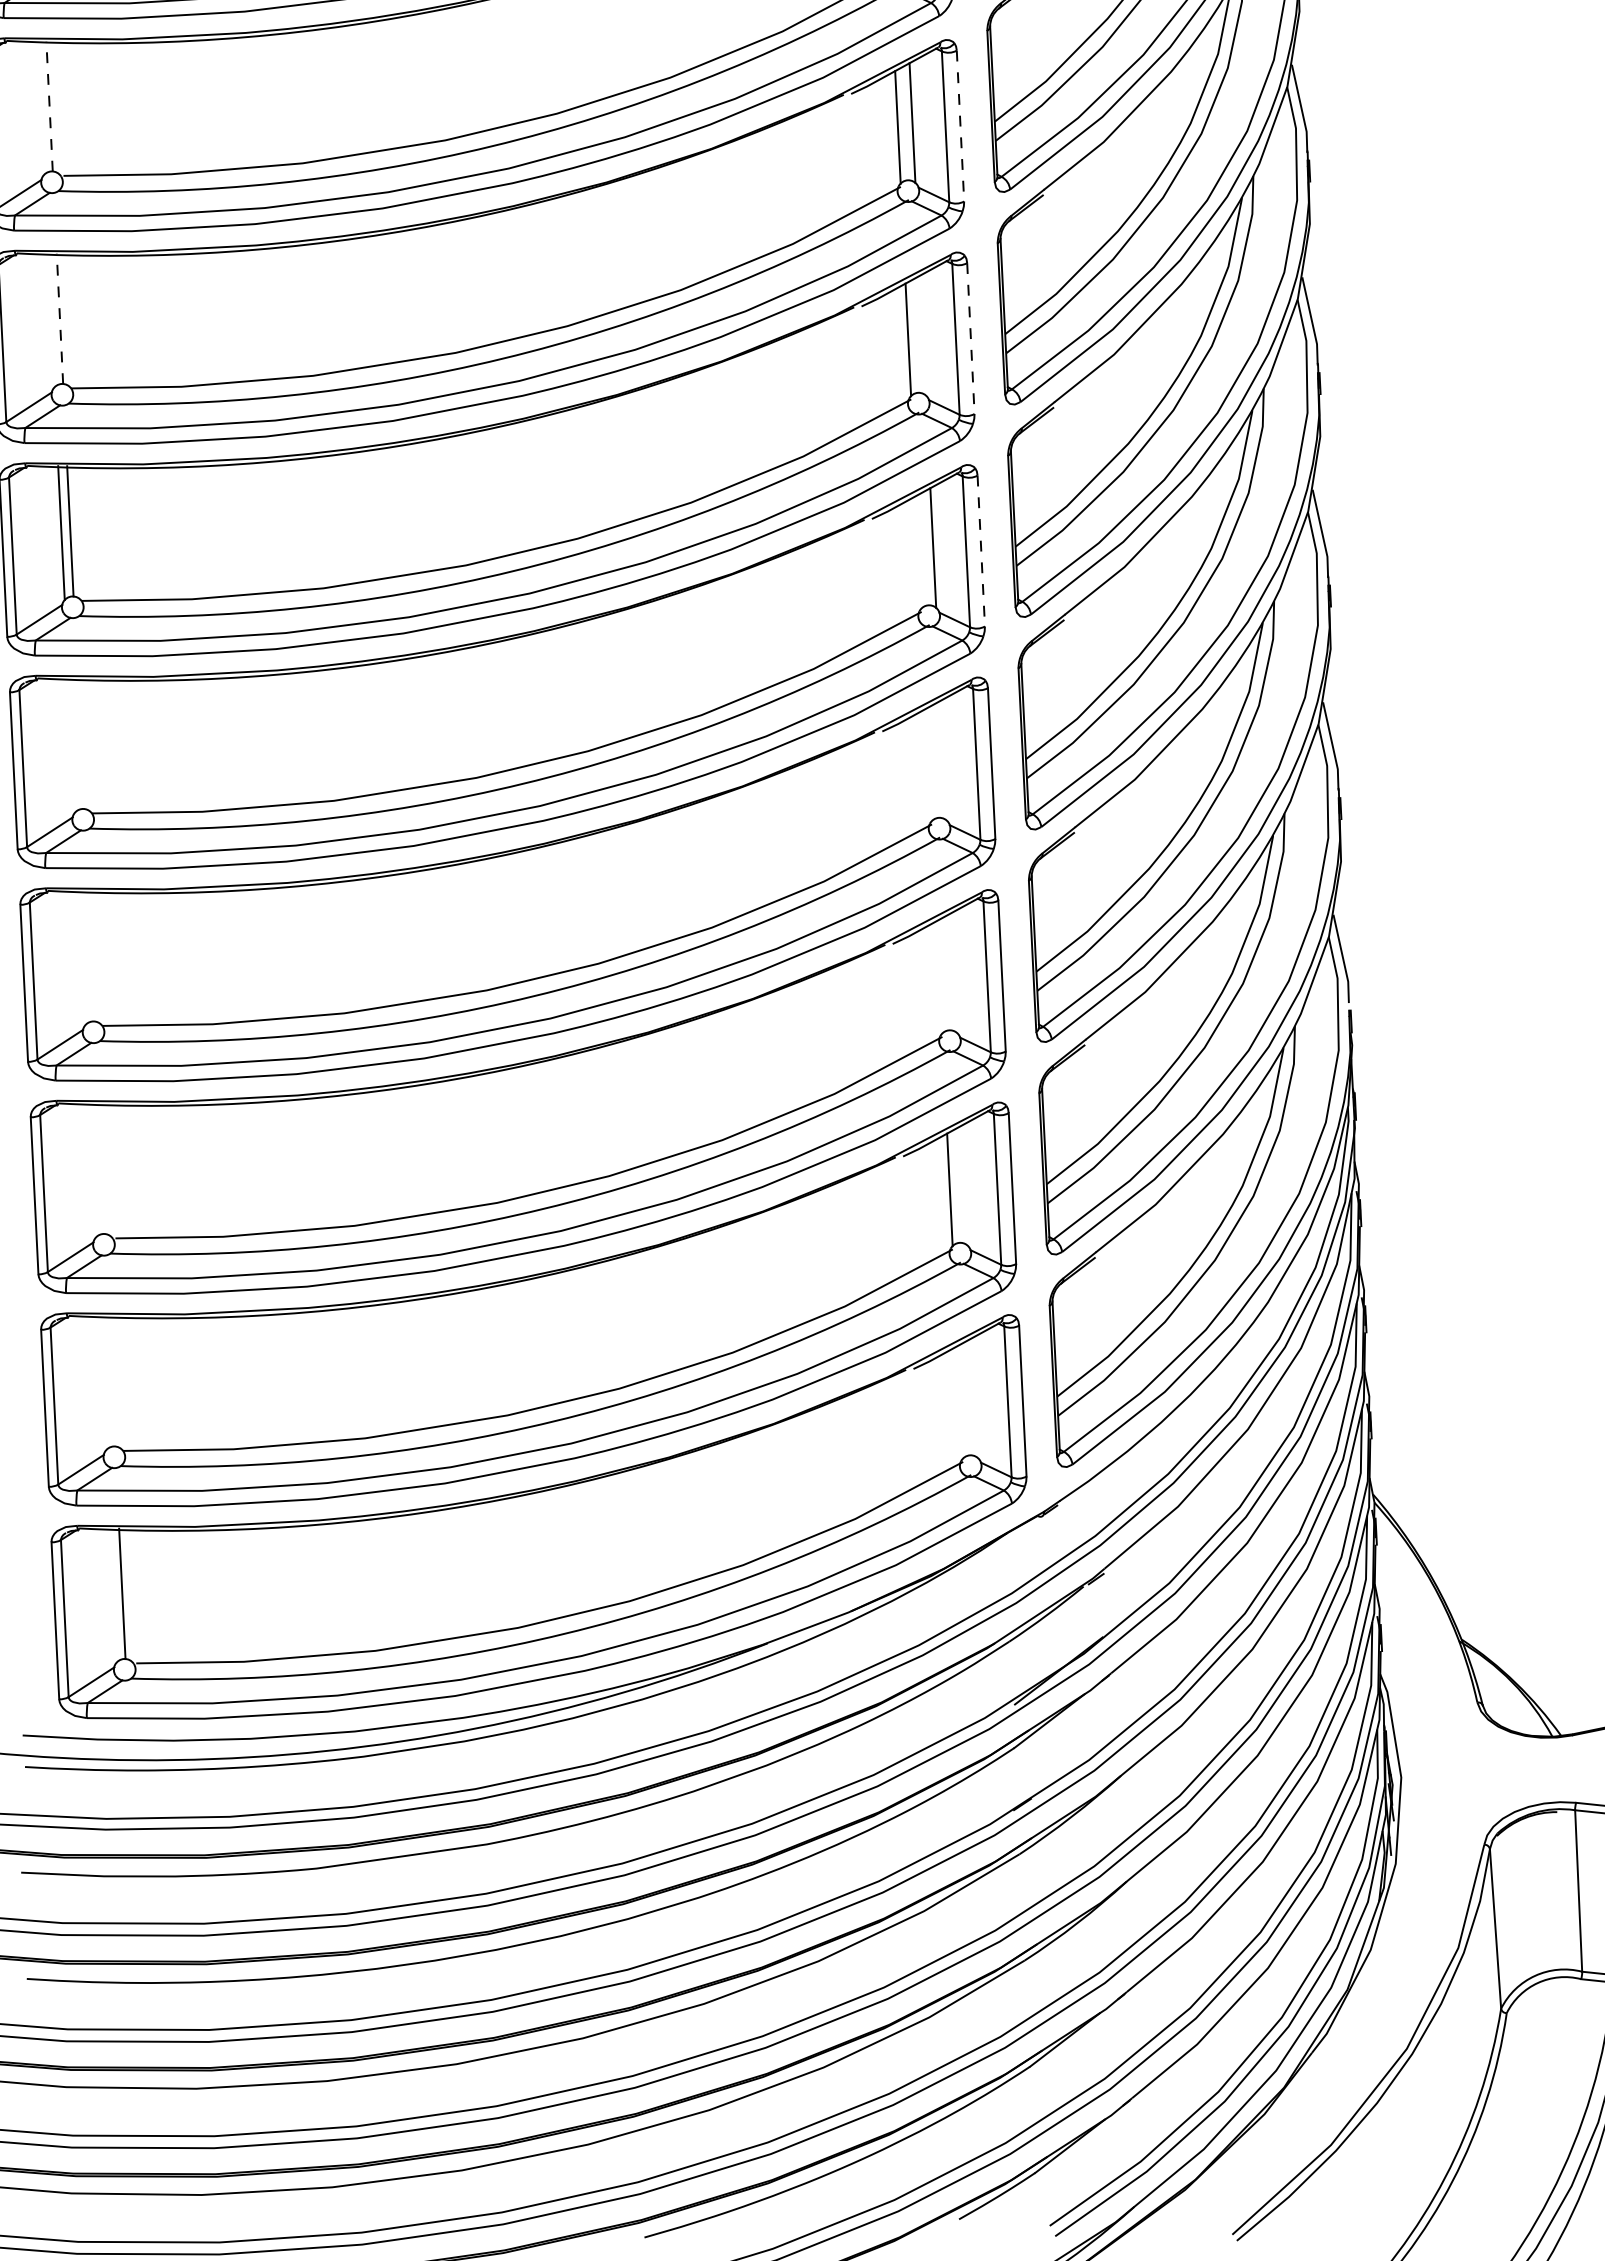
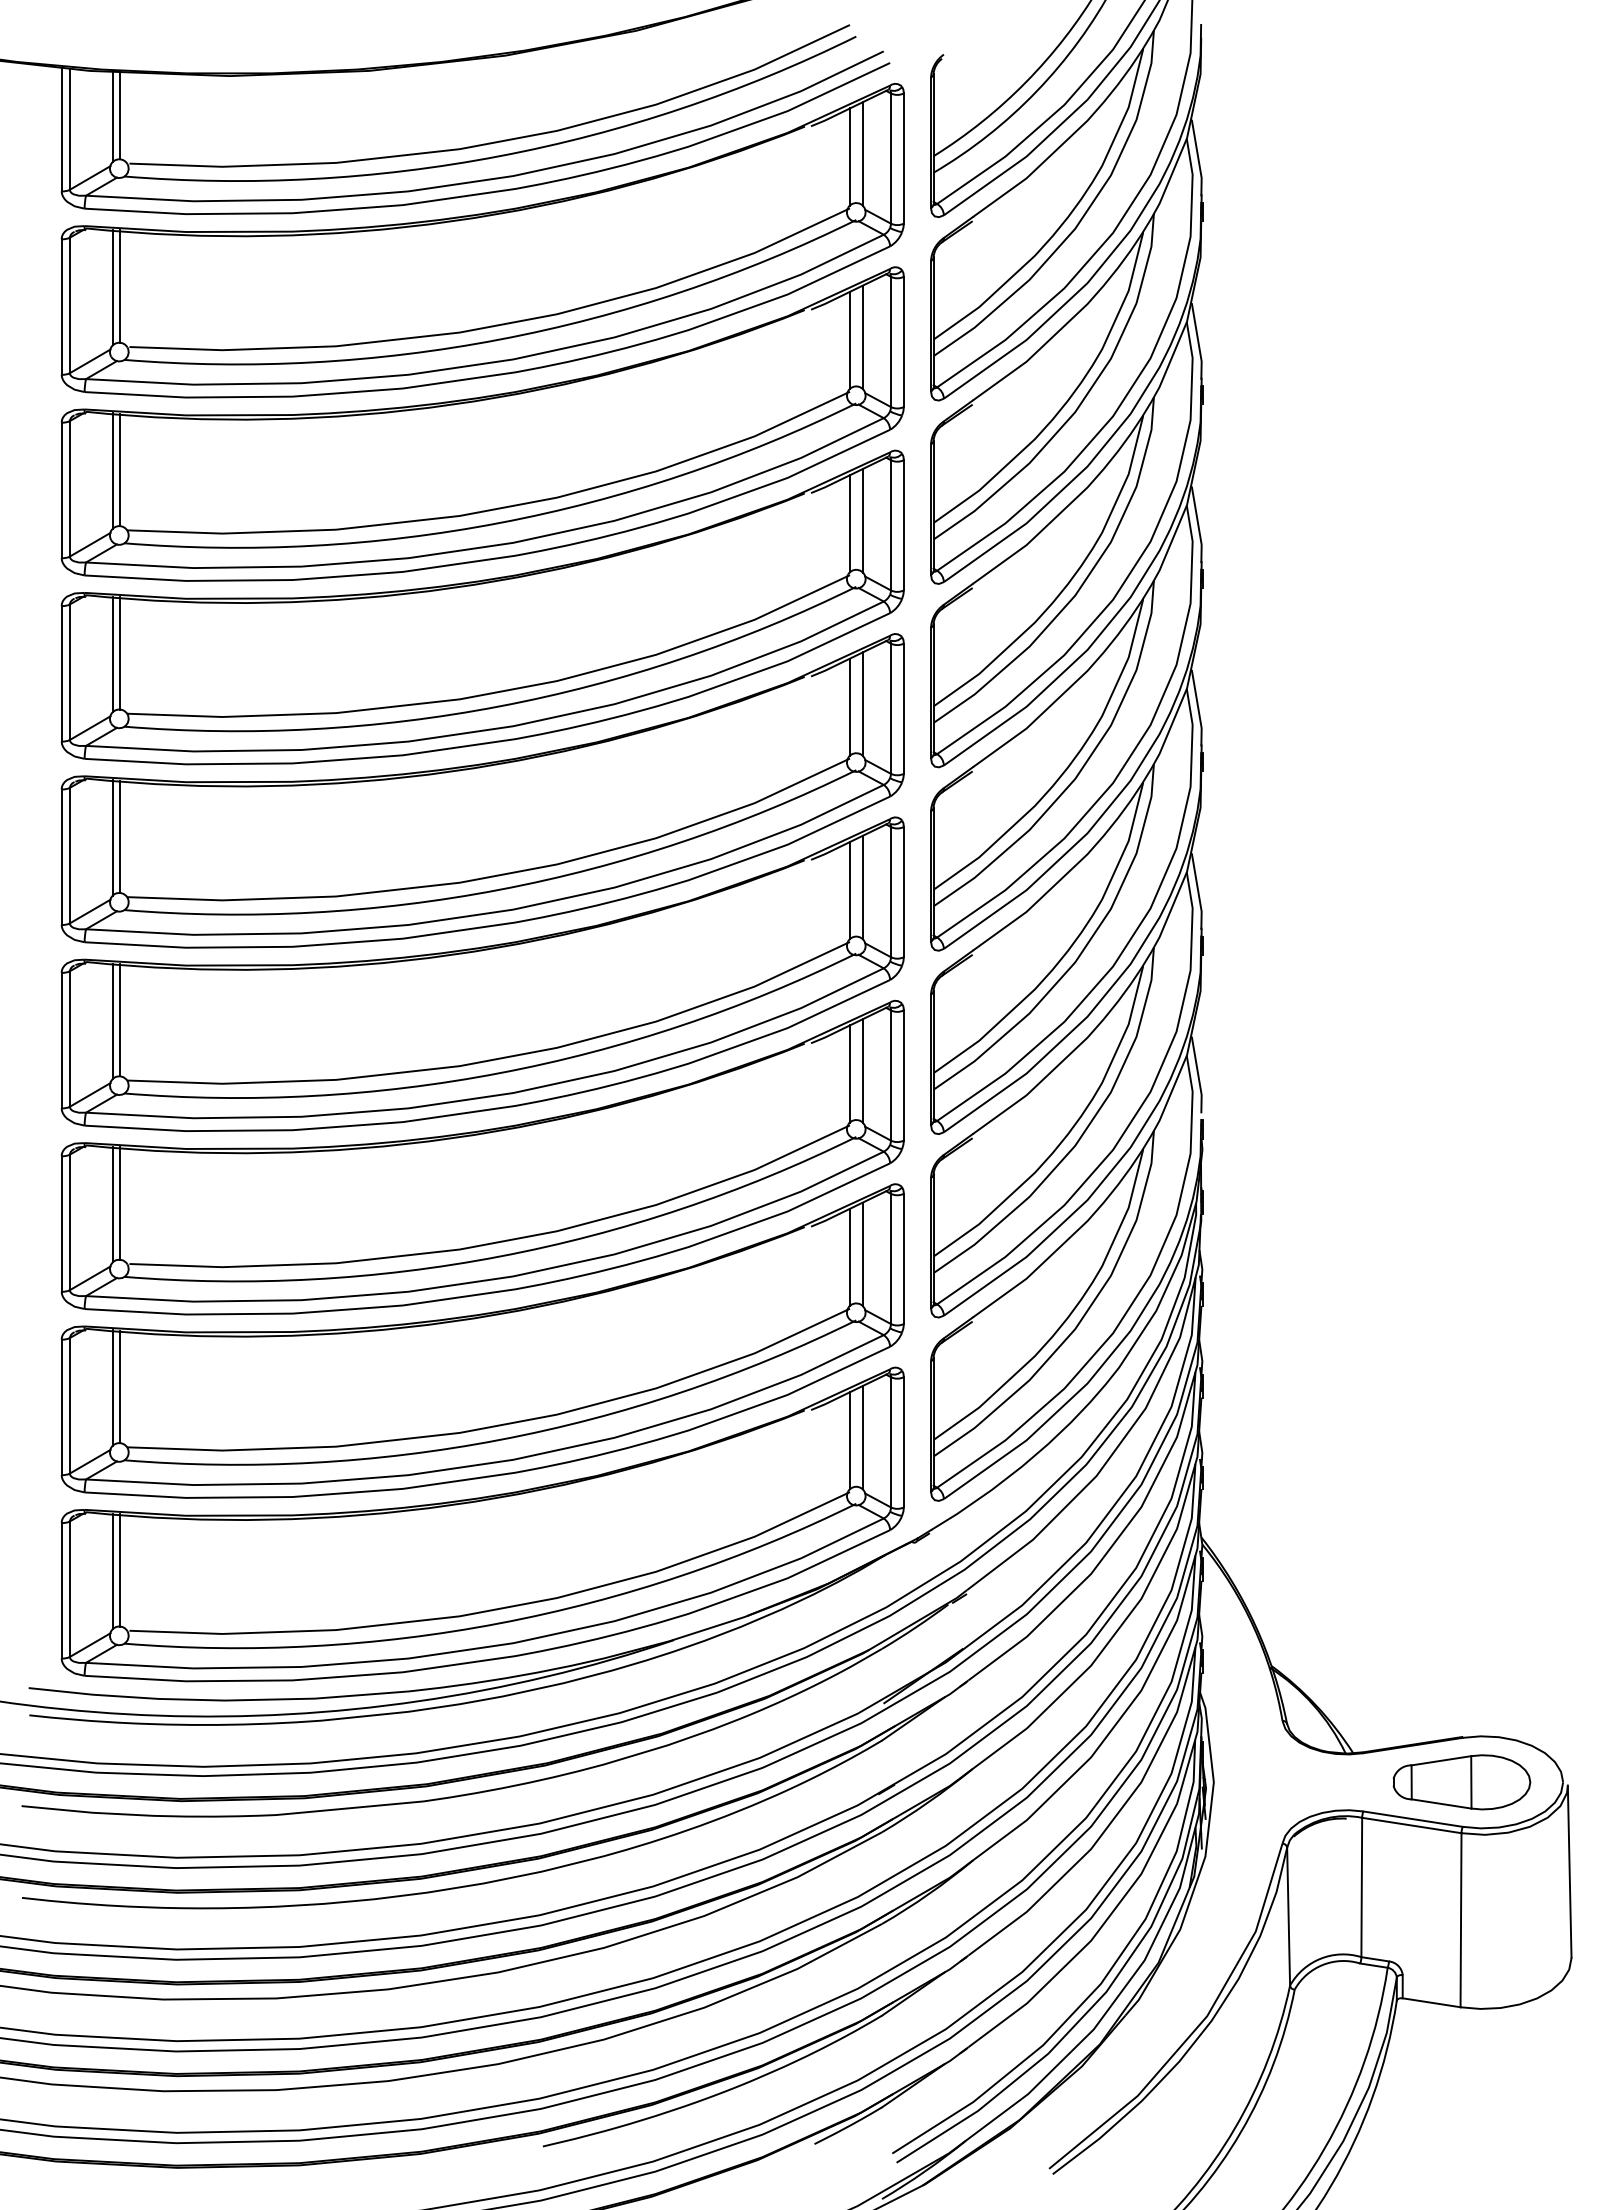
line: (49, 106) -> (120, 286), dashed -> solid
line: (40, 107) -> (112, 287), added
line: (960, 126) -> (903, 342), dashed -> solid
line: (60, 318) -> (120, 469), dashed -> solid
line: (50, 319) -> (112, 470), added
line: (922, 335) -> (862, 520), added
line: (970, 338) -> (903, 525), dashed -> solid
line: (918, 551) -> (849, 706), added
line: (980, 552) -> (903, 709), dashed -> solid
line: (80, 743) -> (120, 836), added
line: (71, 745) -> (112, 837), added
line: (943, 760) -> (862, 887), added
line: (928, 764) -> (849, 890), added
line: (91, 955) -> (120, 1019), added
line: (82, 958) -> (112, 1021), added
line: (953, 972) -> (862, 1070), added
line: (938, 976) -> (849, 1073), added
line: (101, 1168) -> (120, 1203), added
line: (92, 1170) -> (112, 1204), added
line: (964, 1185) -> (862, 1254), added
line: (111, 1380) -> (120, 1386), added
line: (102, 1382) -> (112, 1387), added
line: (974, 1397) -> (862, 1437), added
line: (959, 1402) -> (849, 1440), added
line: (113, 1595) -> (112, 1571), added

